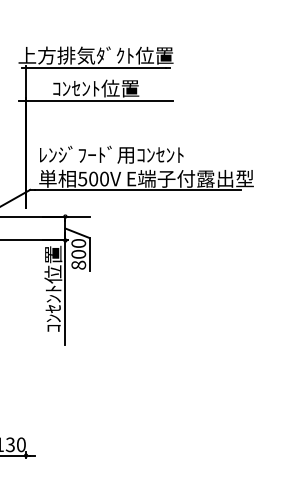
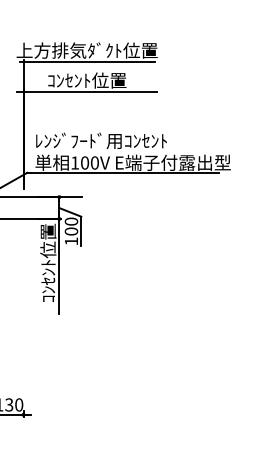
text: (82, 179) -> (74, 163), 500V -> 100V
text: (78, 264) -> (71, 240), 800 -> 100

